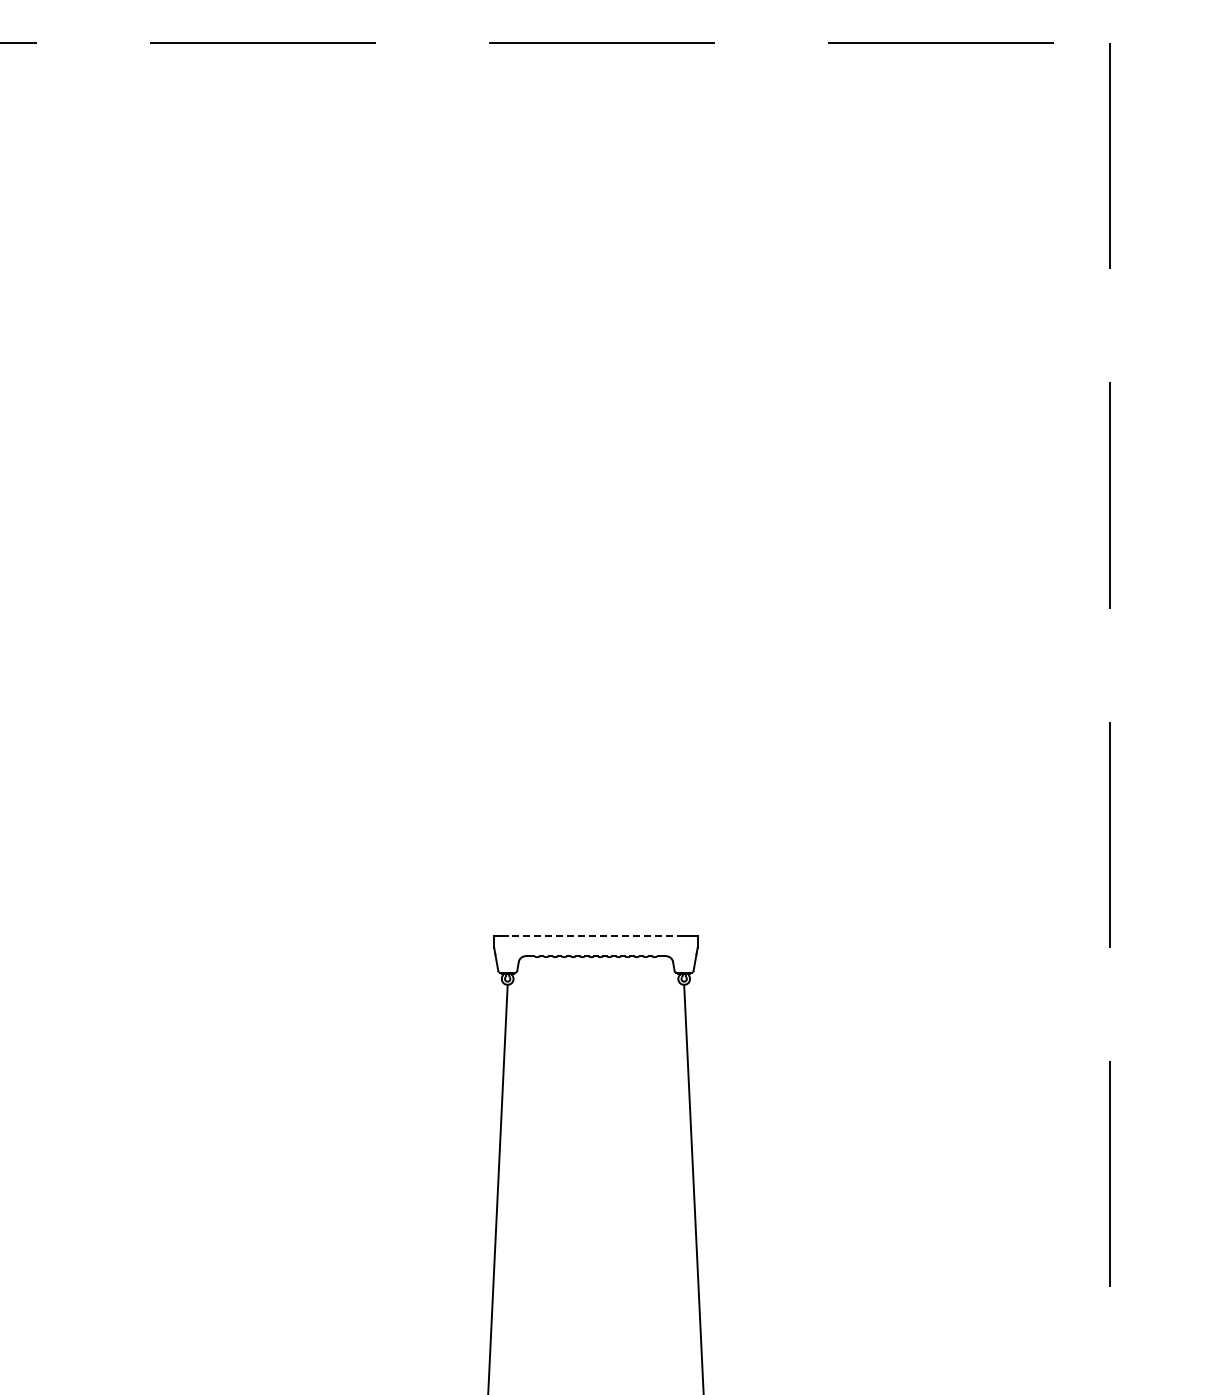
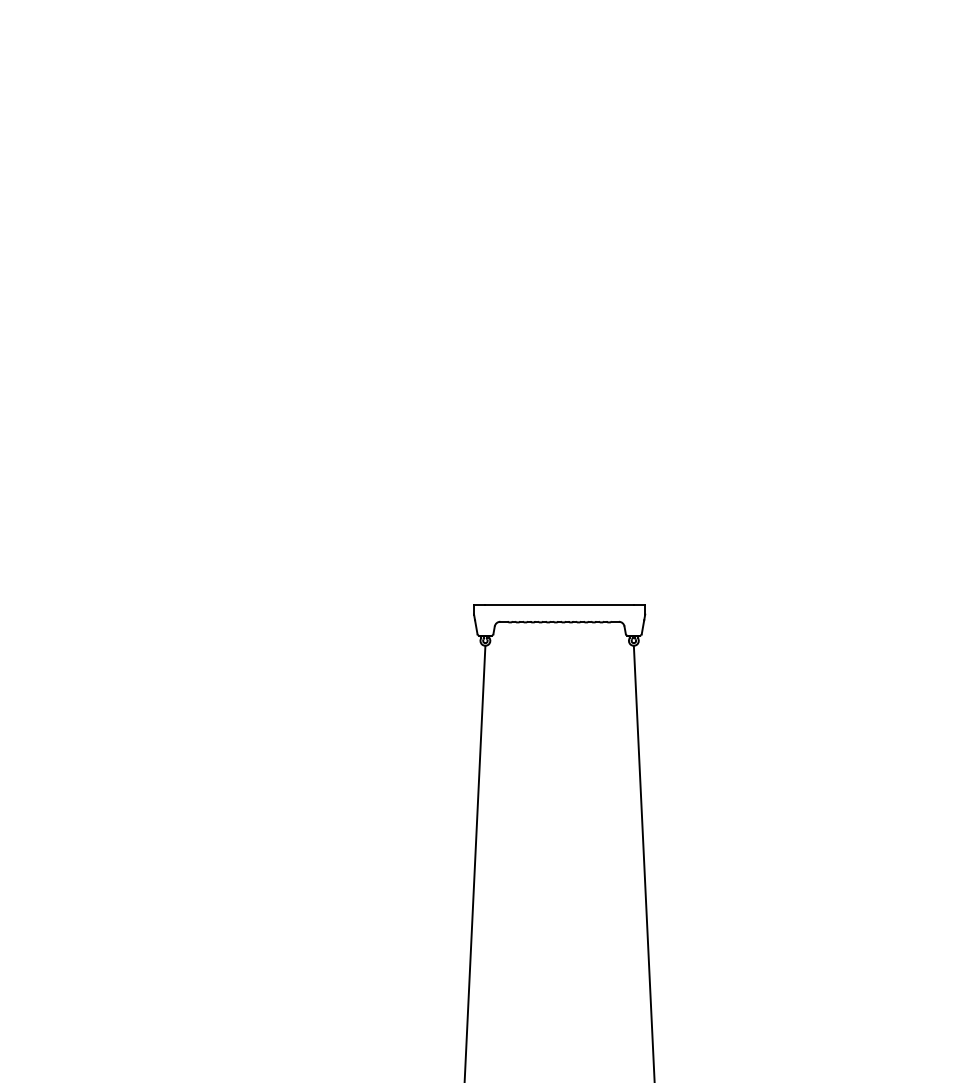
line: (595, 936) -> (559, 605), dashed -> solid

